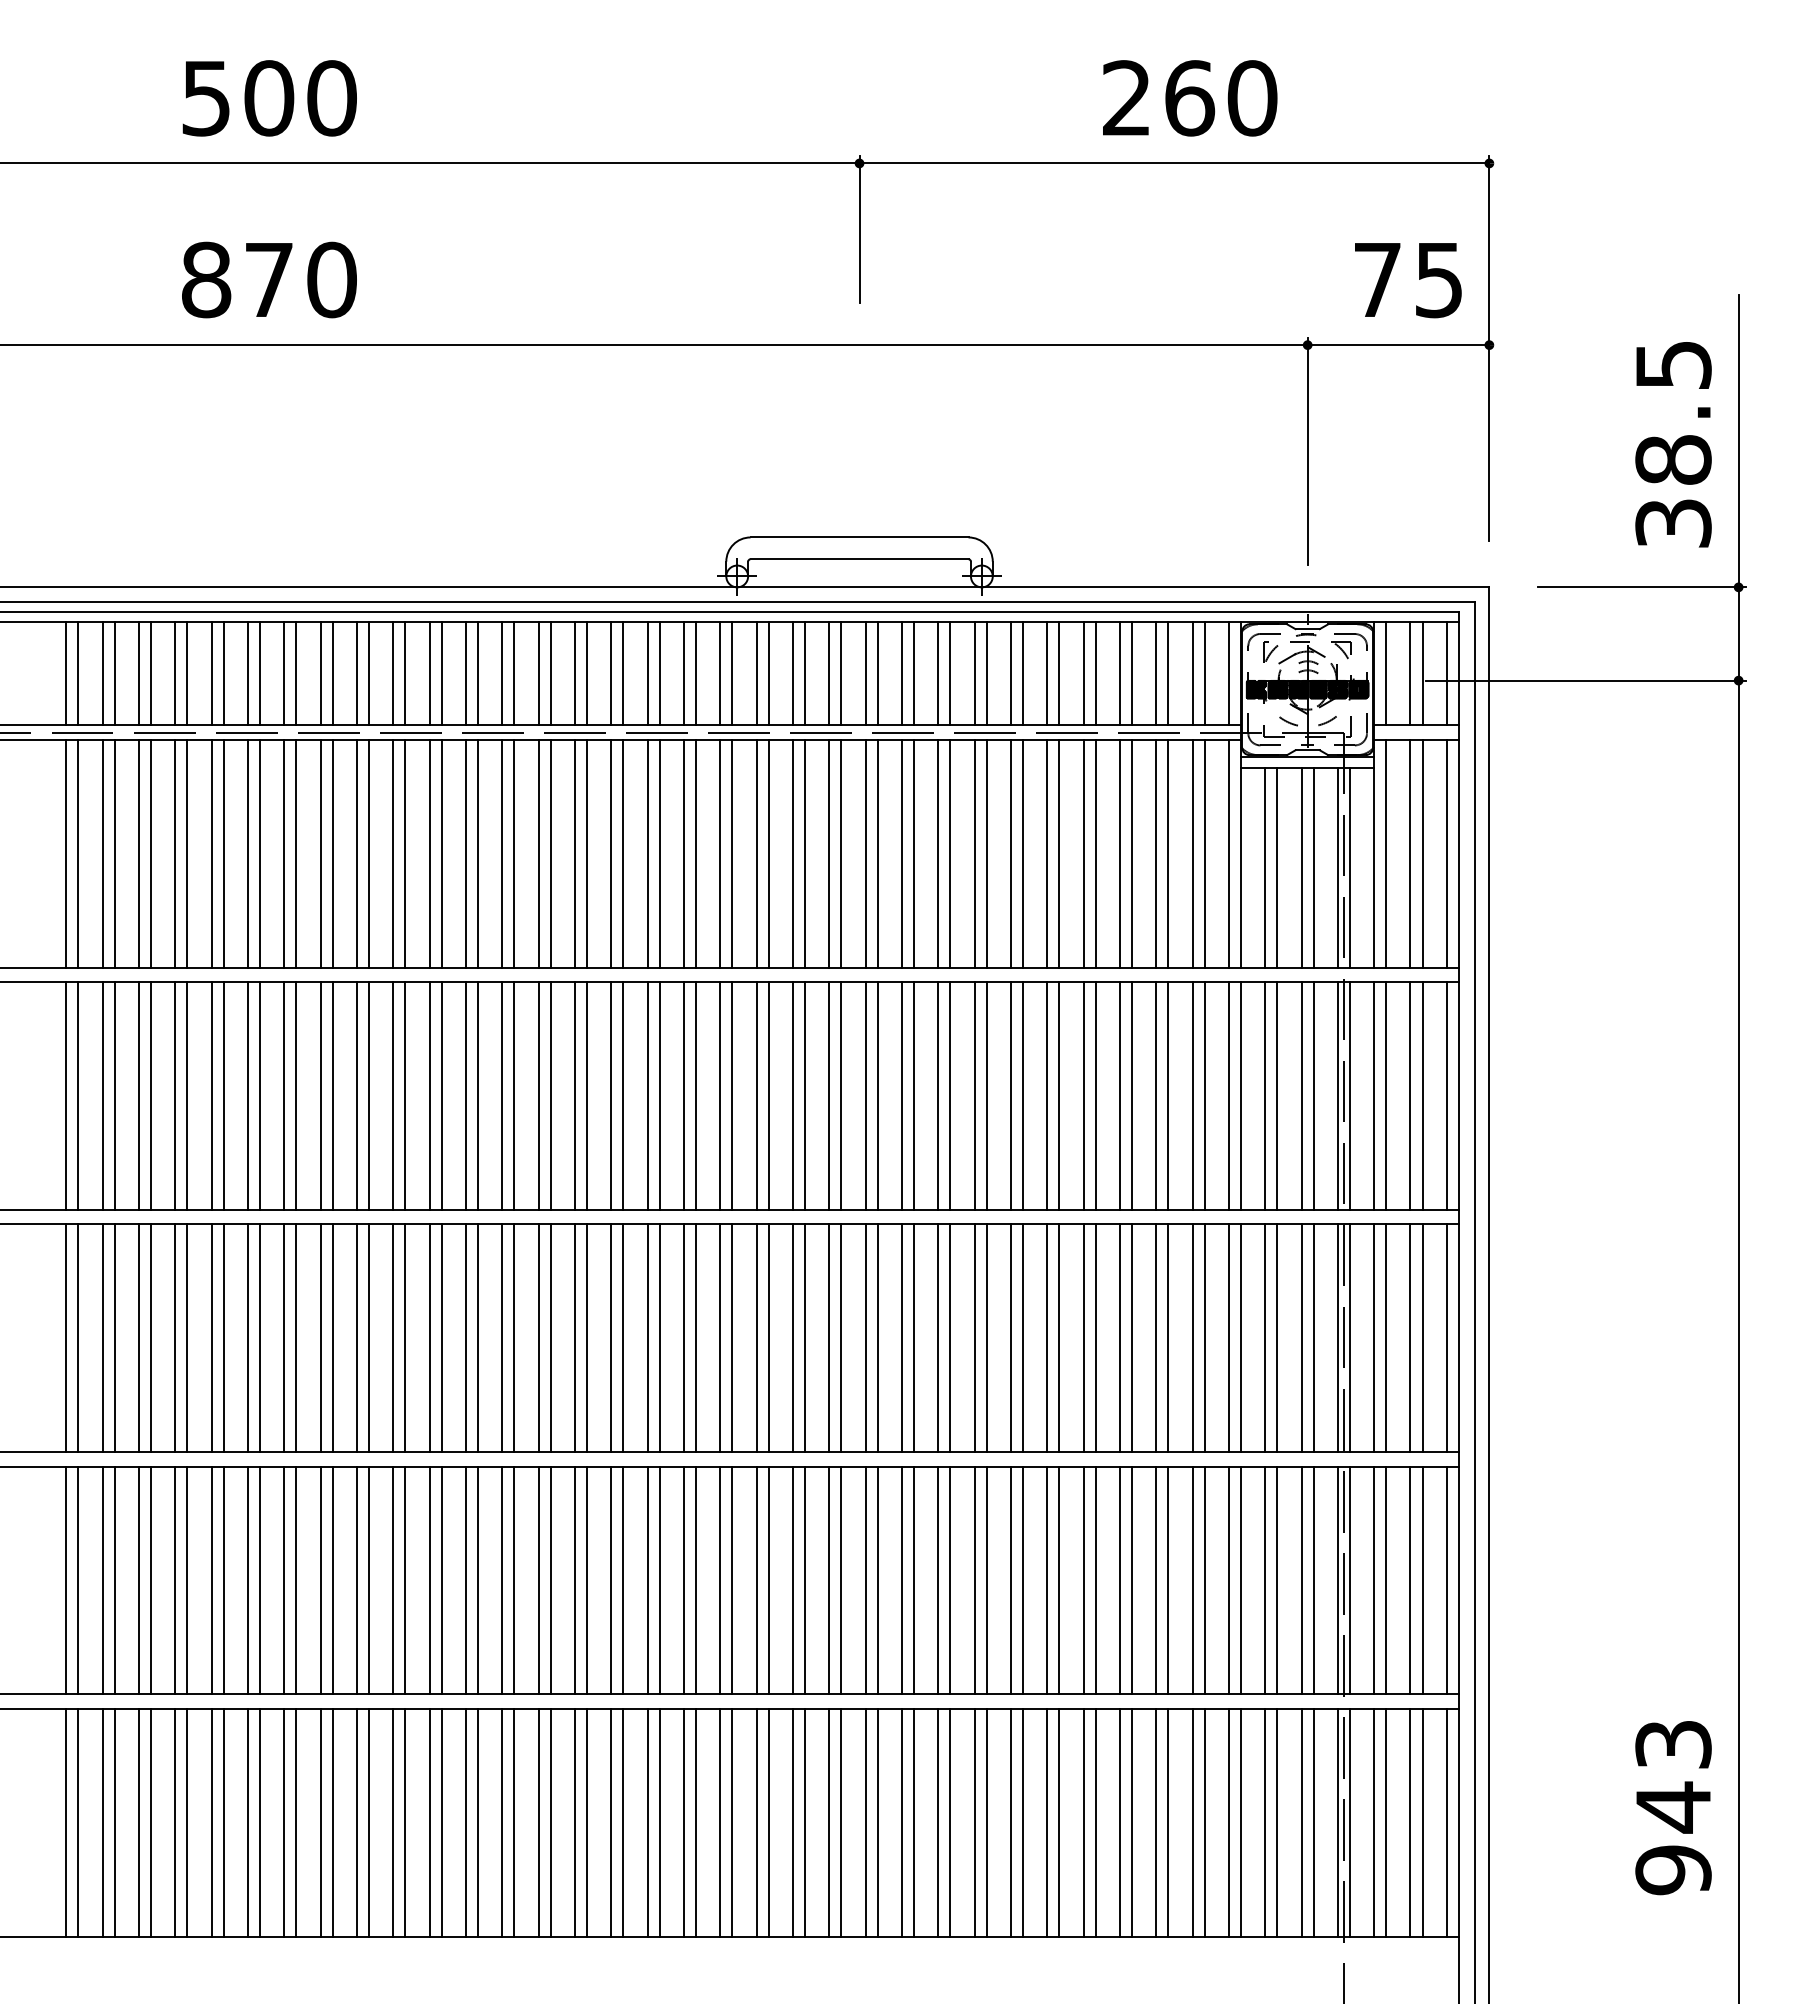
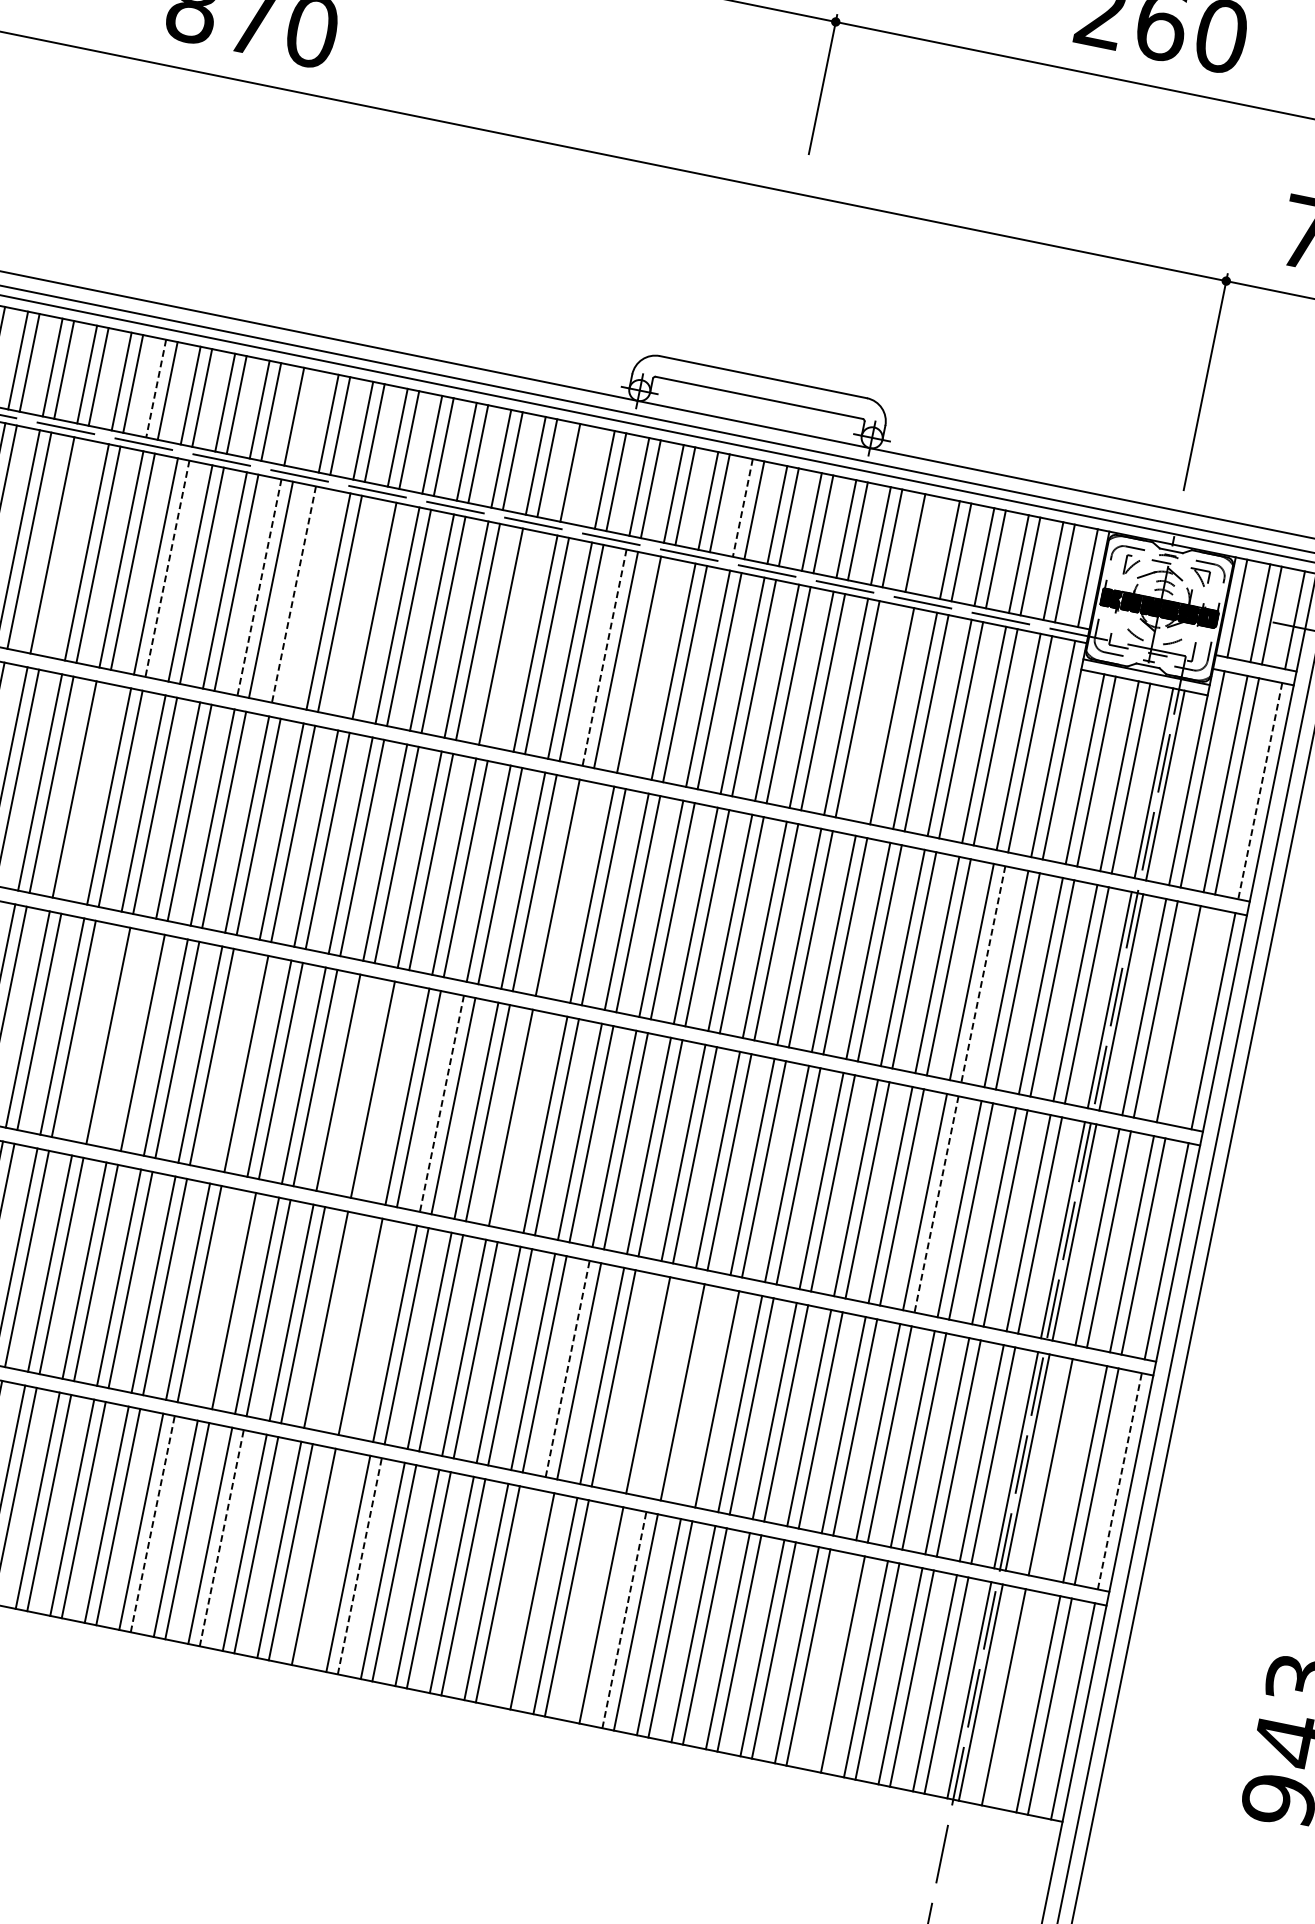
line: (405, 673) -> (305, 418), removed
line: (696, 673) -> (582, 474), removed
line: (1059, 673) -> (927, 545), removed
line: (247, 674) -> (155, 389), solid -> dashed
line: (865, 674) -> (742, 508), solid -> dashed
line: (187, 853) -> (64, 547), removed
line: (296, 853) -> (167, 568), solid -> dashed
line: (393, 853) -> (259, 587), solid -> dashed
line: (429, 853) -> (294, 594), solid -> dashed
line: (441, 853) -> (305, 596), removed
line: (502, 853) -> (363, 608), removed
line: (659, 853) -> (512, 638), removed
line: (756, 853) -> (604, 657), solid -> dashed
line: (805, 853) -> (651, 666), removed
line: (1047, 853) -> (880, 713), removed
line: (1446, 853) -> (1259, 790), solid -> dashed
line: (259, 1095) -> (85, 791), removed
line: (768, 1095) -> (569, 889), removed
line: (1422, 1095) -> (1190, 1015), removed
line: (1204, 1096) -> (983, 974), solid -> dashed
line: (320, 1338) -> (96, 1033), removed
line: (356, 1338) -> (130, 1040), removed
line: (465, 1338) -> (234, 1061), removed
line: (587, 1338) -> (350, 1085), removed
line: (623, 1338) -> (384, 1092), removed
line: (683, 1338) -> (441, 1103), solid -> dashed
line: (768, 1338) -> (522, 1120), removed
line: (1204, 1338) -> (936, 1204), solid -> dashed
line: (502, 1580) -> (222, 1298), removed
line: (623, 1580) -> (337, 1322), removed
line: (659, 1580) -> (371, 1329), removed
line: (865, 1580) -> (567, 1368), solid -> dashed
line: (938, 1580) -> (636, 1383), removed
line: (974, 1580) -> (671, 1389), removed
line: (1010, 1580) -> (705, 1396), removed
line: (1386, 1580) -> (1062, 1469), removed
line: (1446, 1580) -> (1119, 1481), solid -> dashed
line: (478, 1822) -> (153, 1523), solid -> dashed
line: (550, 1822) -> (221, 1537), solid -> dashed
line: (659, 1822) -> (325, 1558), removed
line: (696, 1822) -> (360, 1566), solid -> dashed
line: (865, 1822) -> (520, 1598), removed
line: (938, 1822) -> (590, 1612), removed
line: (974, 1822) -> (624, 1619), solid -> dashed
line: (1192, 1822) -> (831, 1661), removed
line: (1386, 1822) -> (1015, 1699), removed

